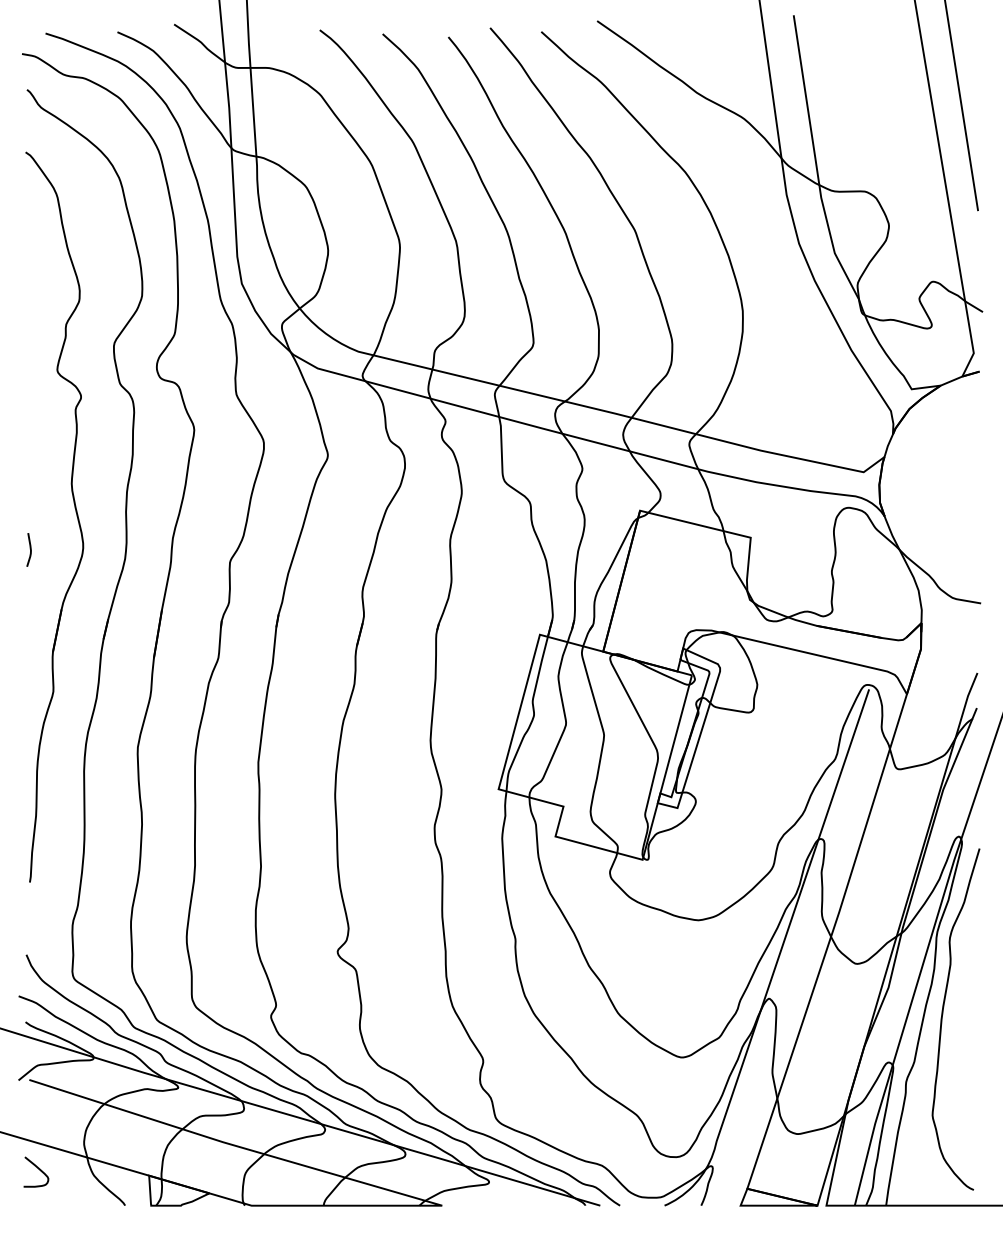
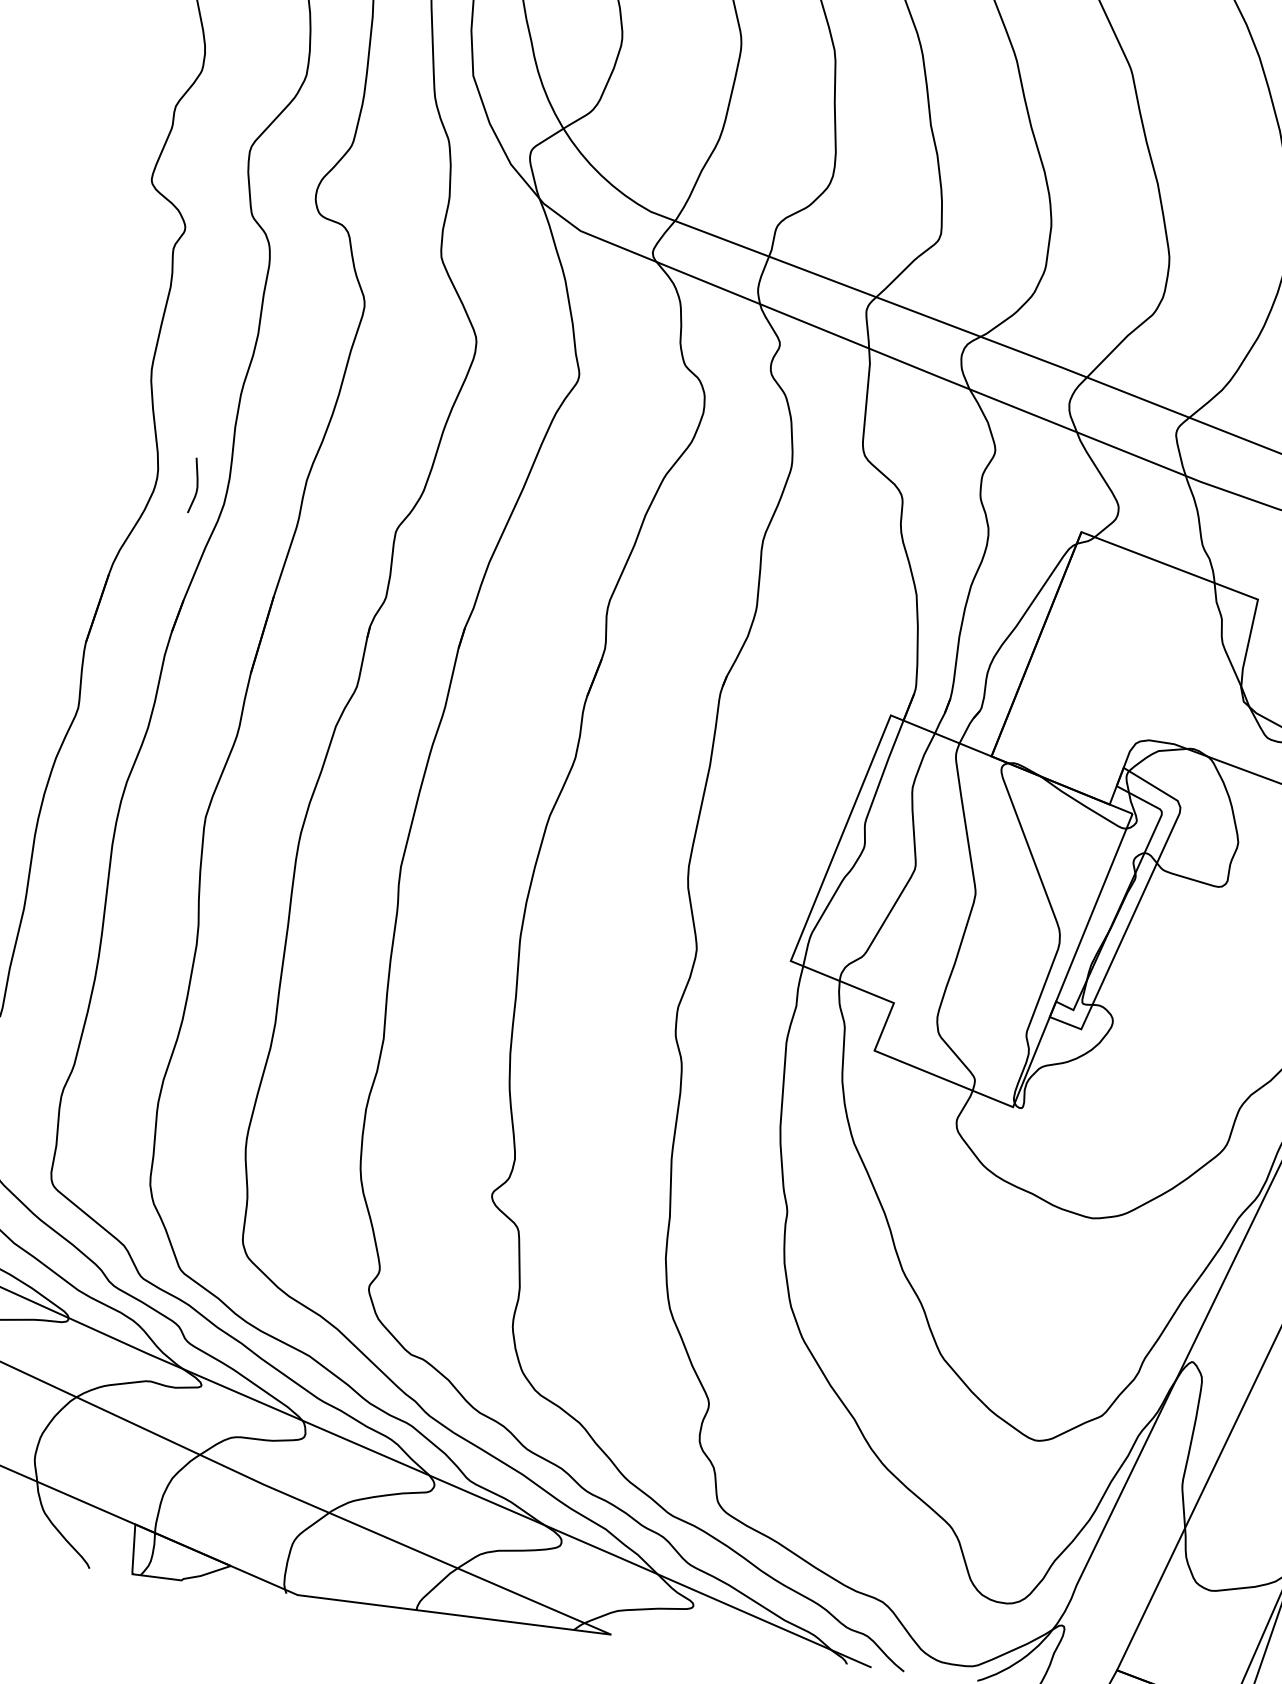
curve: (29, 548) -> (195, 483), moved

